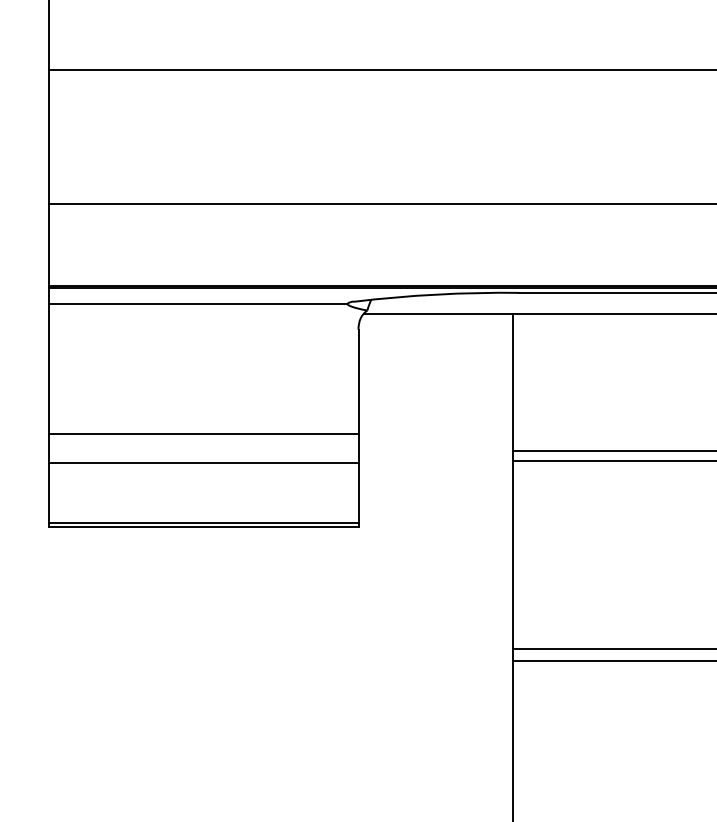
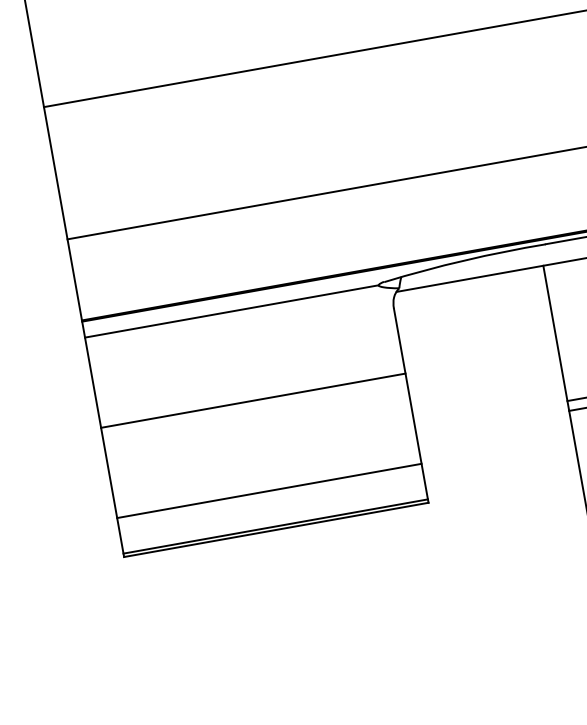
line: (203, 433) -> (252, 400), moved
line: (203, 463) -> (269, 491), moved

